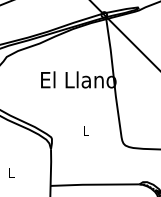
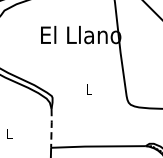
line: (51, 167) -> (52, 128), solid -> dashed

